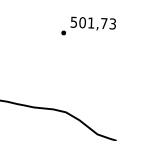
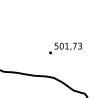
text: (88, 26) -> (65, 48), moved

